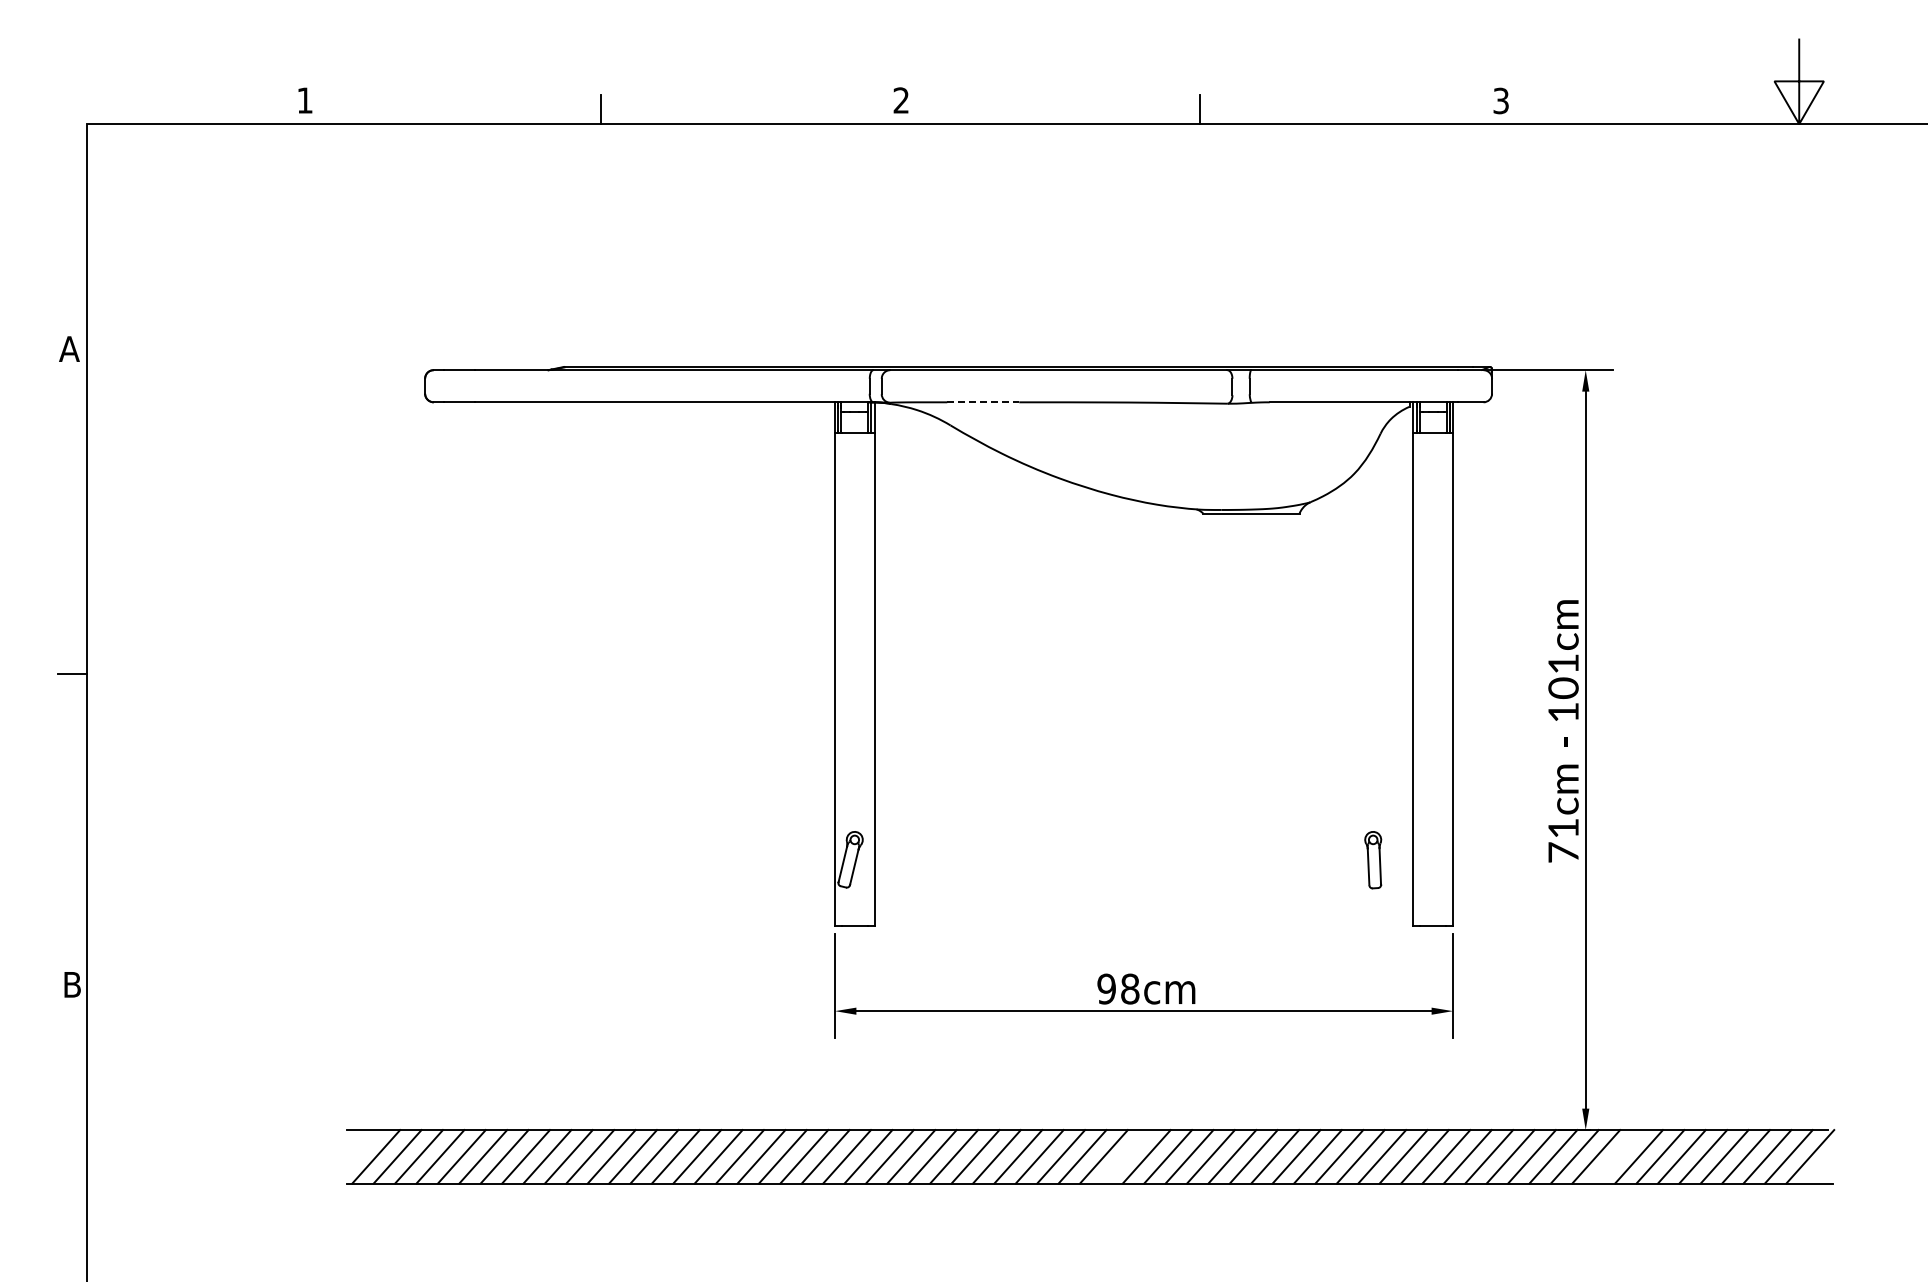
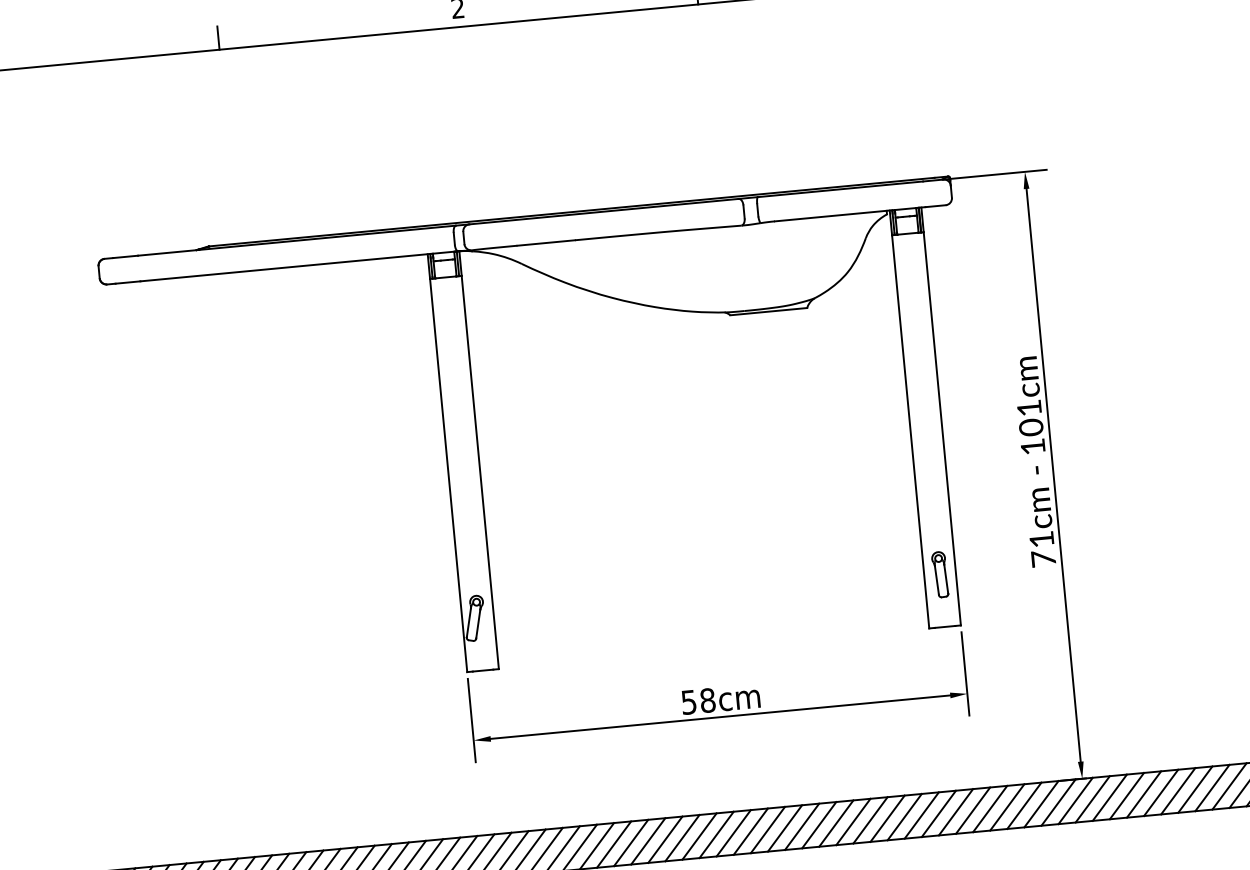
line: (983, 402) -> (546, 243), dashed -> solid
part: (1373, 860) -> (940, 574), moved
text: (1106, 988) -> (688, 701), 98cm -> 58cm
line: (1125, 1156) -> (716, 834), added
line: (1617, 1156) -> (1109, 797), added

